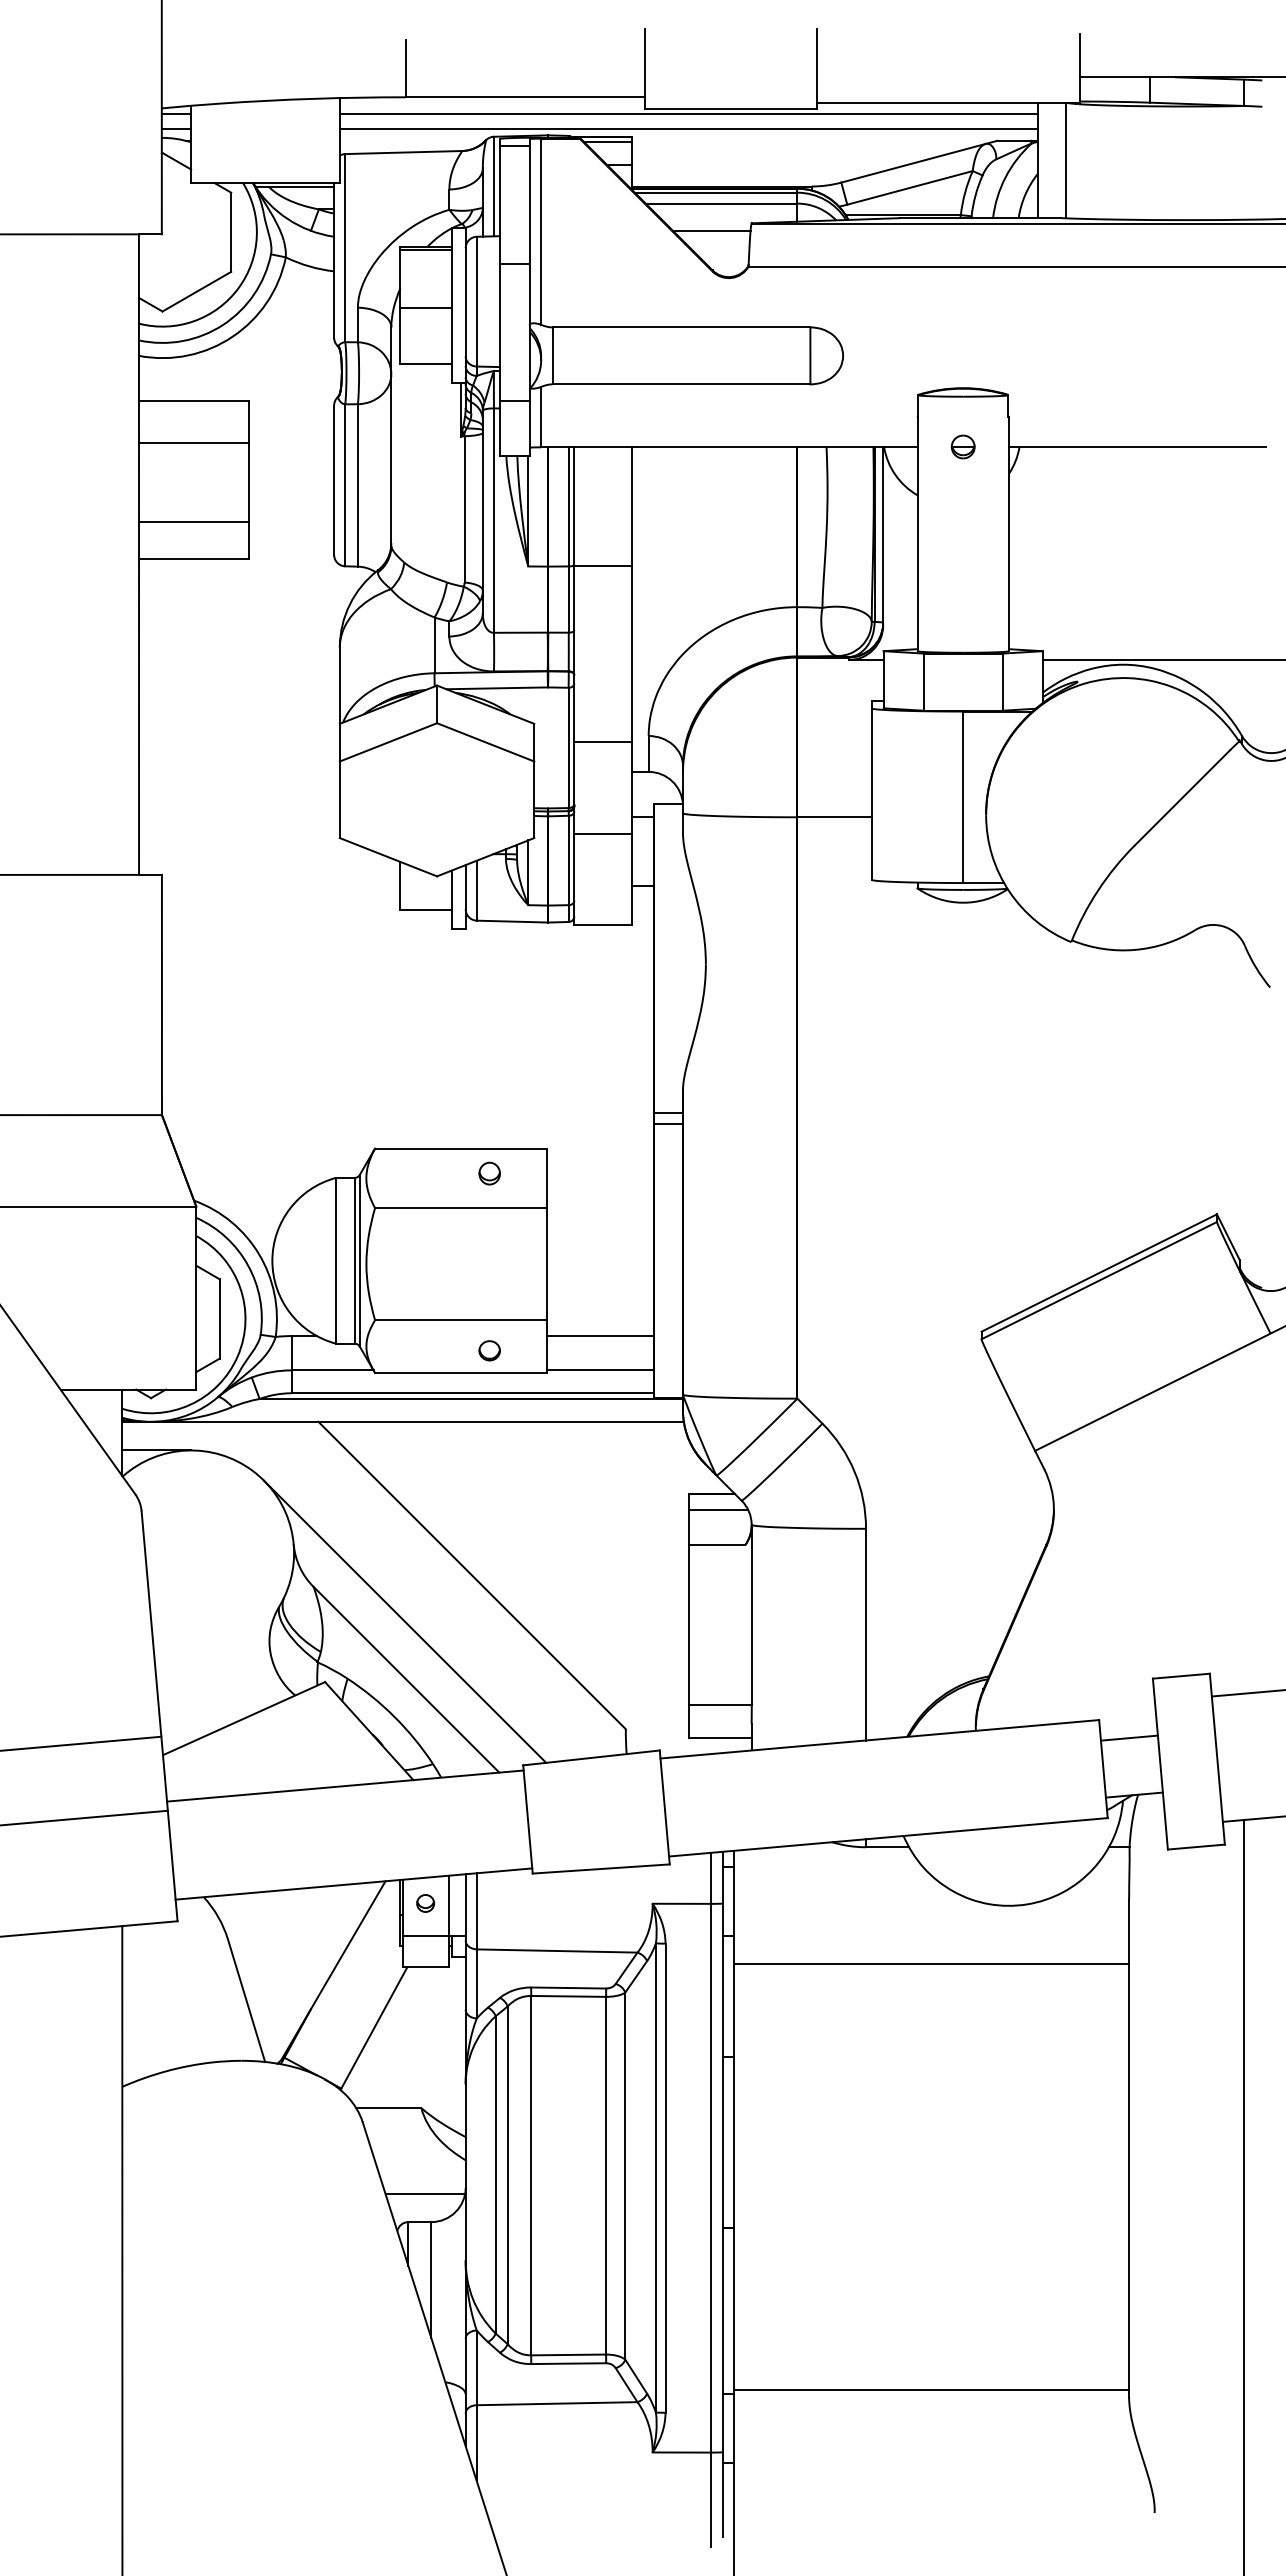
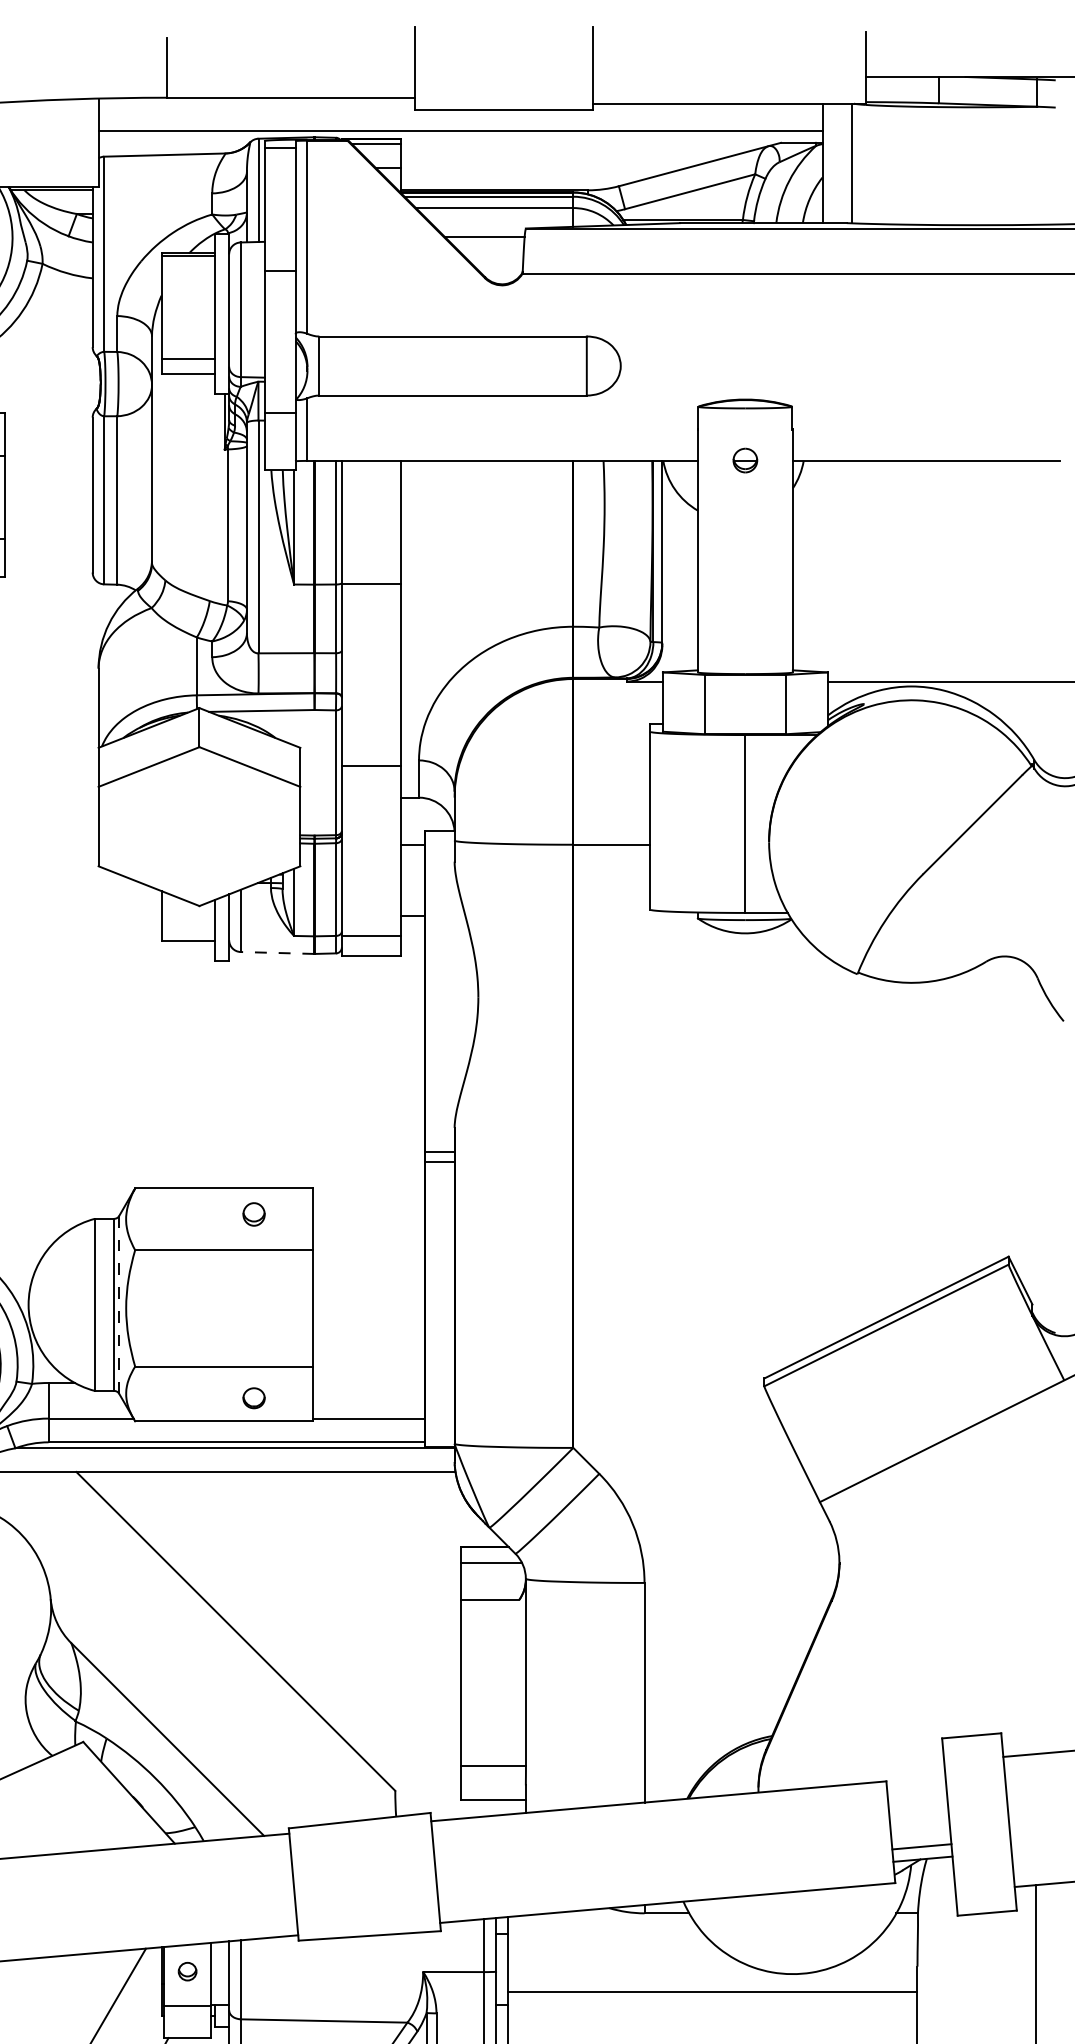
line: (688, 114) -> (460, 115), removed
line: (425, 308) -> (187, 359), moved
line: (602, 834) -> (371, 936), moved
line: (511, 921) -> (276, 952), solid -> dashed
line: (359, 1260) -> (119, 1304), solid -> dashed
line: (600, 1336) -> (369, 1383), removed
line: (404, 1621) -> (165, 1679), removed
line: (1128, 1737) -> (920, 1846), moved
line: (931, 1964) -> (712, 1992), moved

